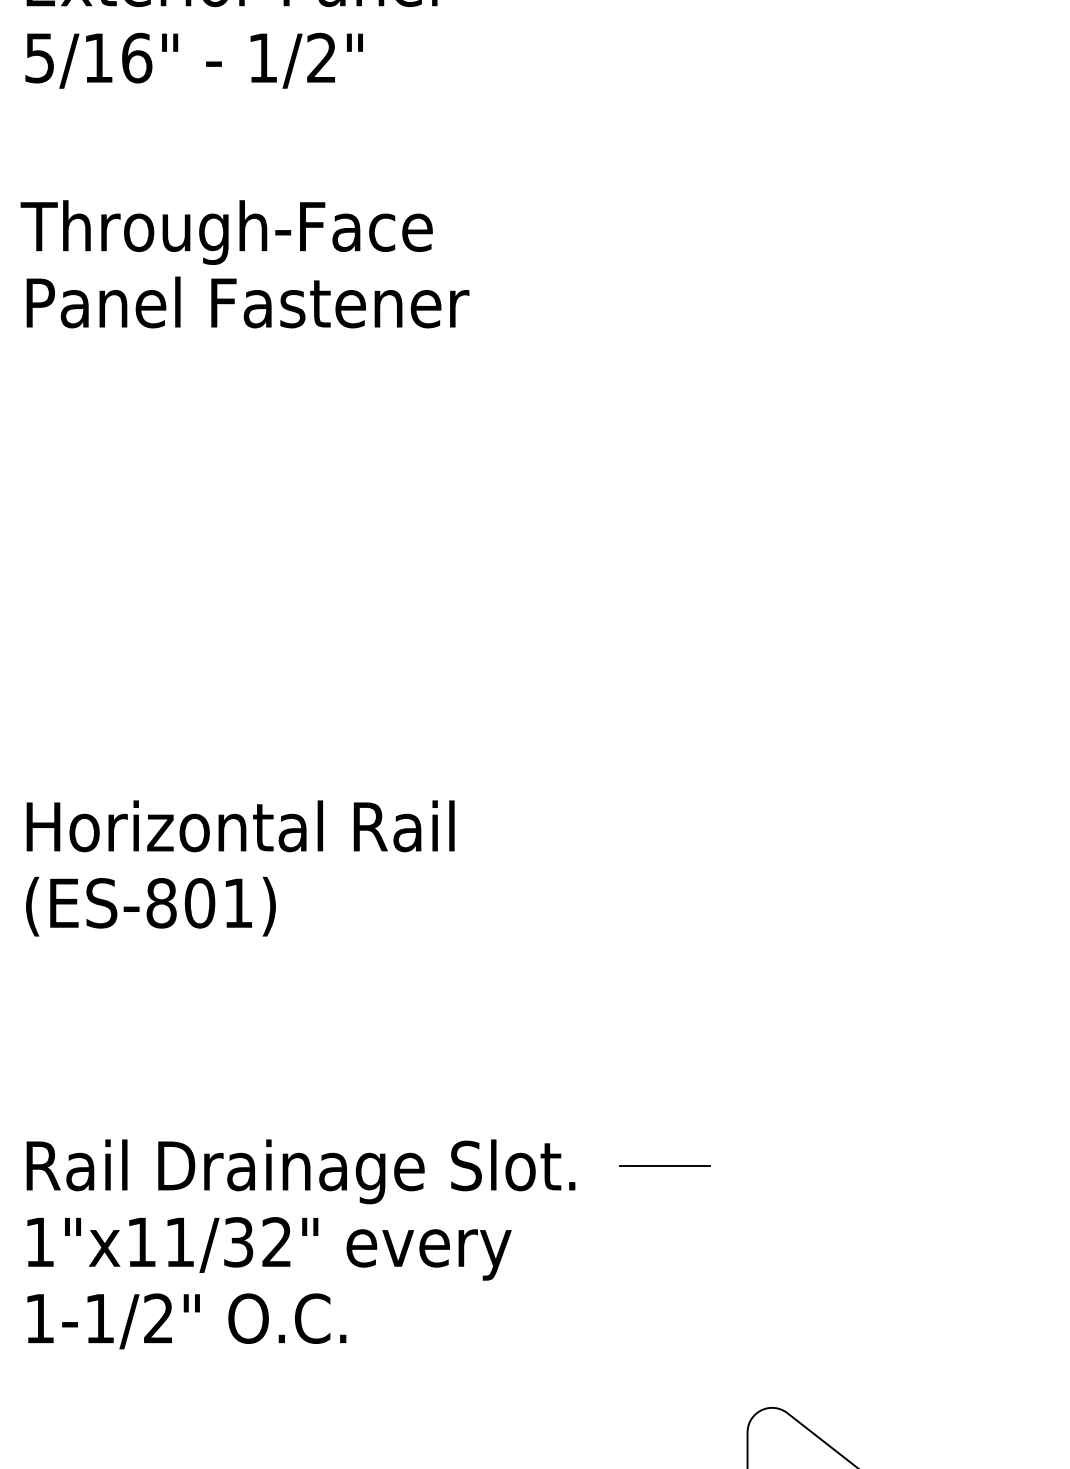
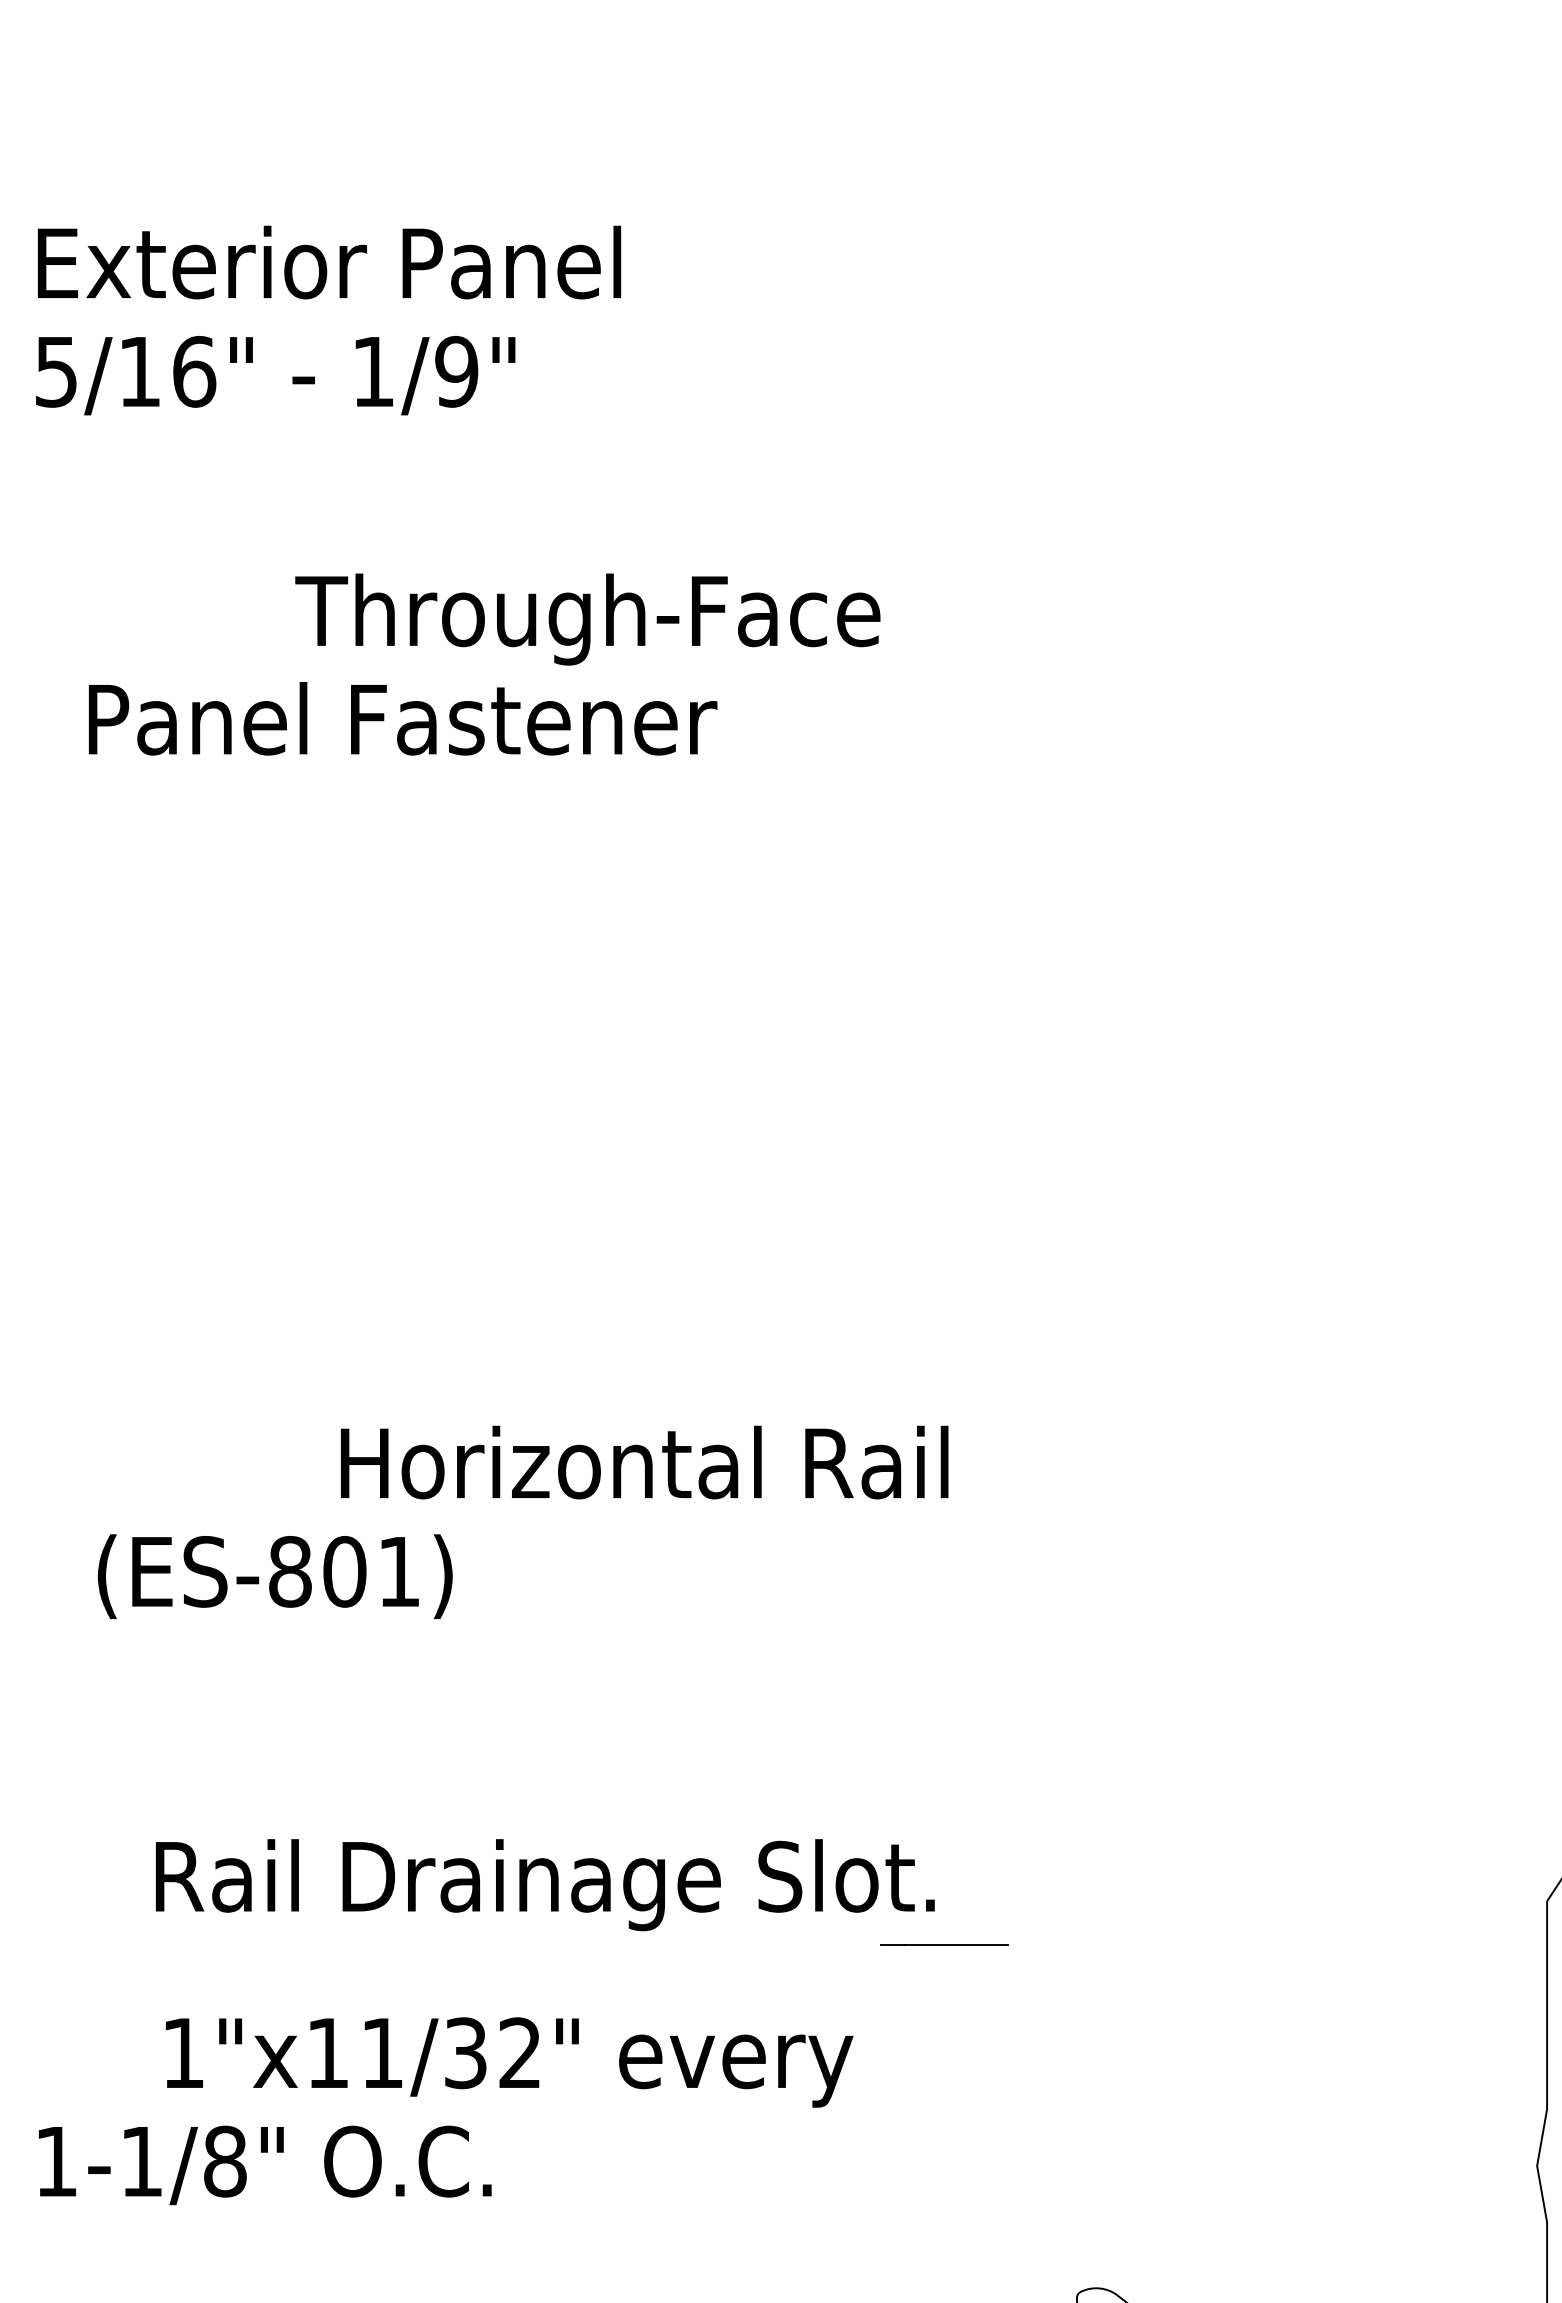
text: (321, 57) -> (456, 371), 1/2" -> 1/9"
text: (226, 232) -> (587, 619), moved
text: (248, 302) -> (403, 718), moved
text: (240, 826) -> (644, 1462), moved
text: (150, 906) -> (274, 1576), moved
text: (301, 1172) -> (545, 1885), moved
text: (269, 1248) -> (509, 2062), moved
text: (158, 1318) -> (225, 2161), 1-1/2" -> 1-1/8"

